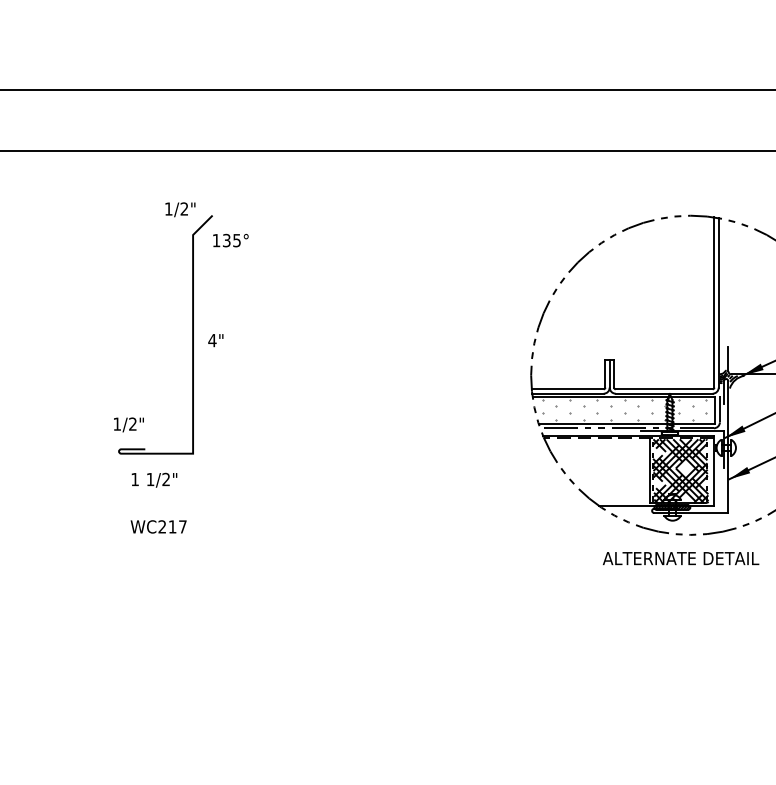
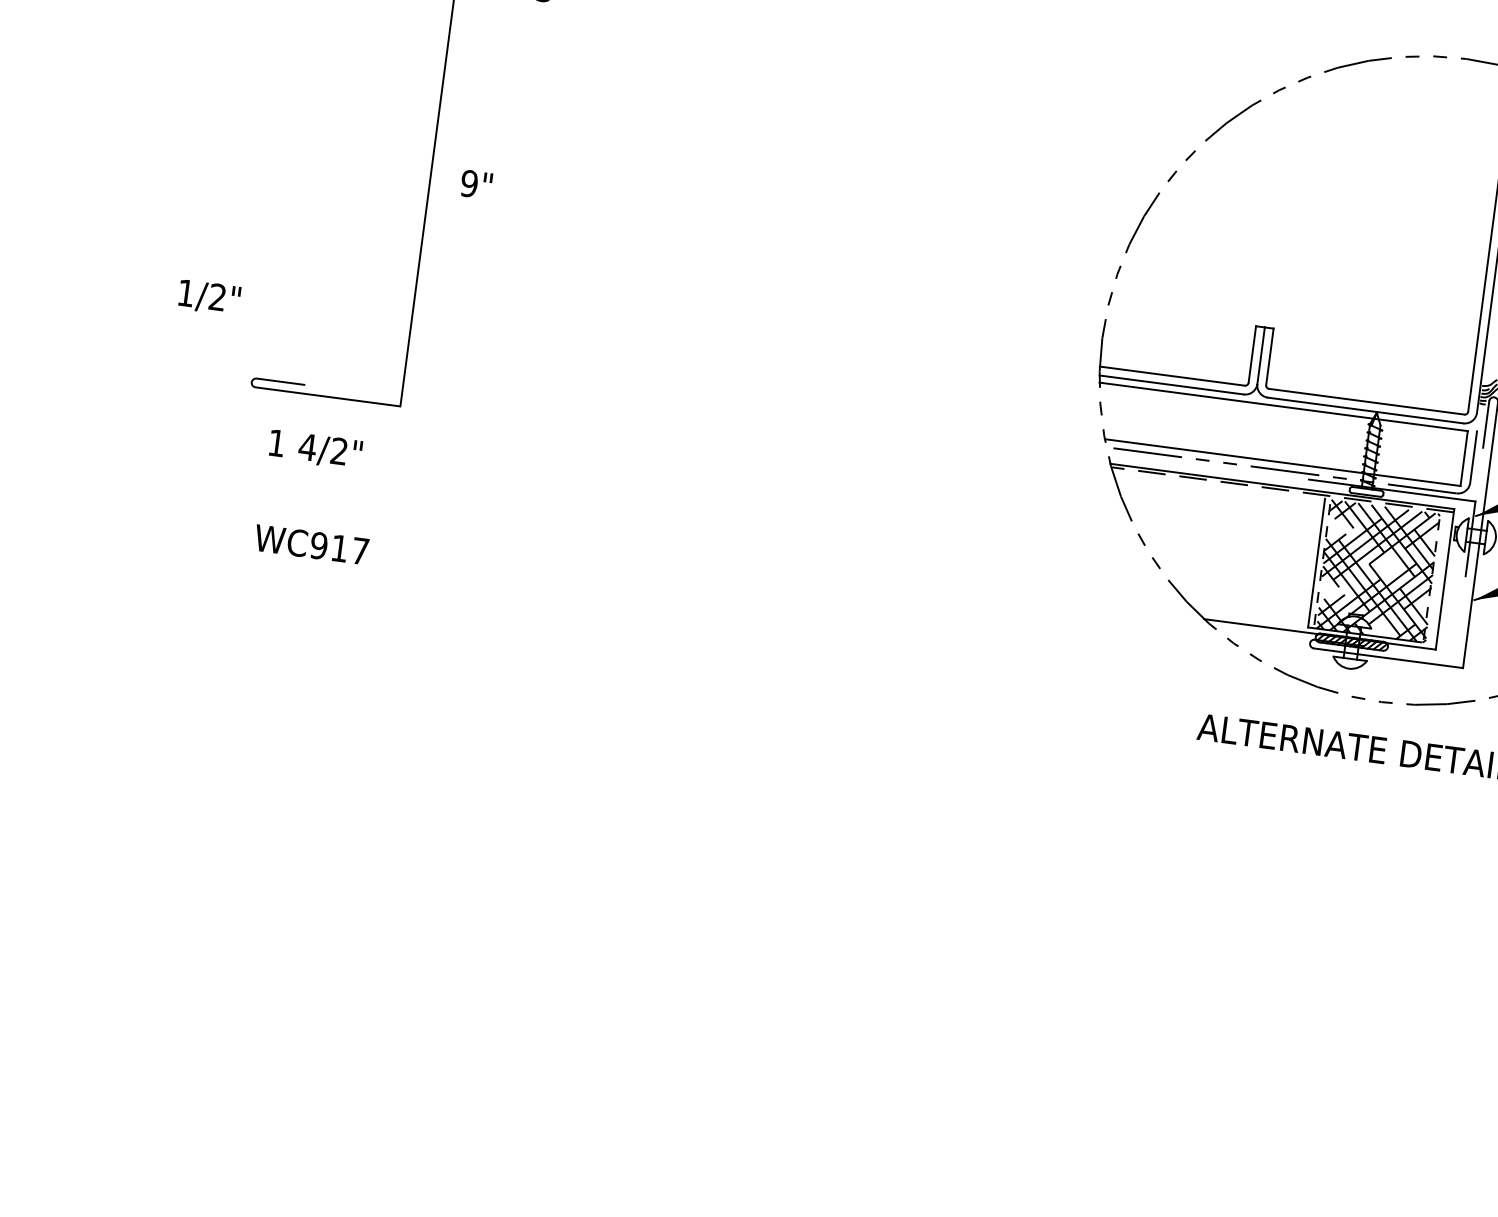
text: (212, 340) -> (469, 183), 4" -> 9"
hatch: (624, 409) -> (1281, 431), removed
text: (128, 424) -> (208, 296), moved
text: (150, 479) -> (307, 447), 1/2" -> 4/2"
text: (162, 526) -> (319, 545), WC217 -> WC917

